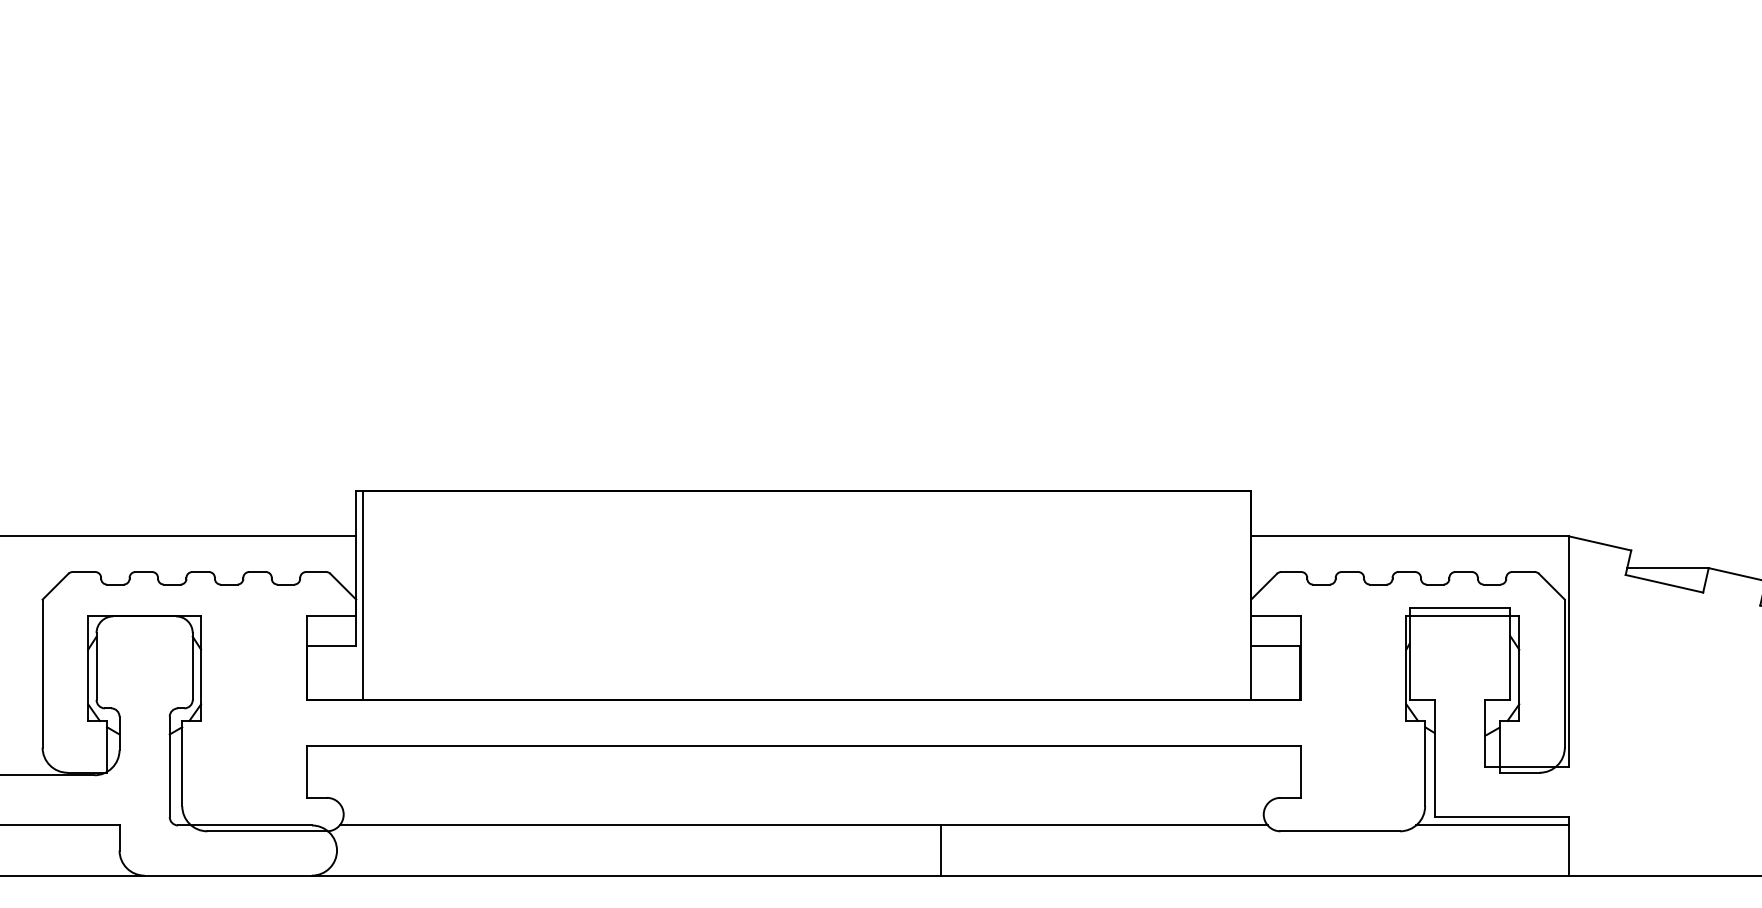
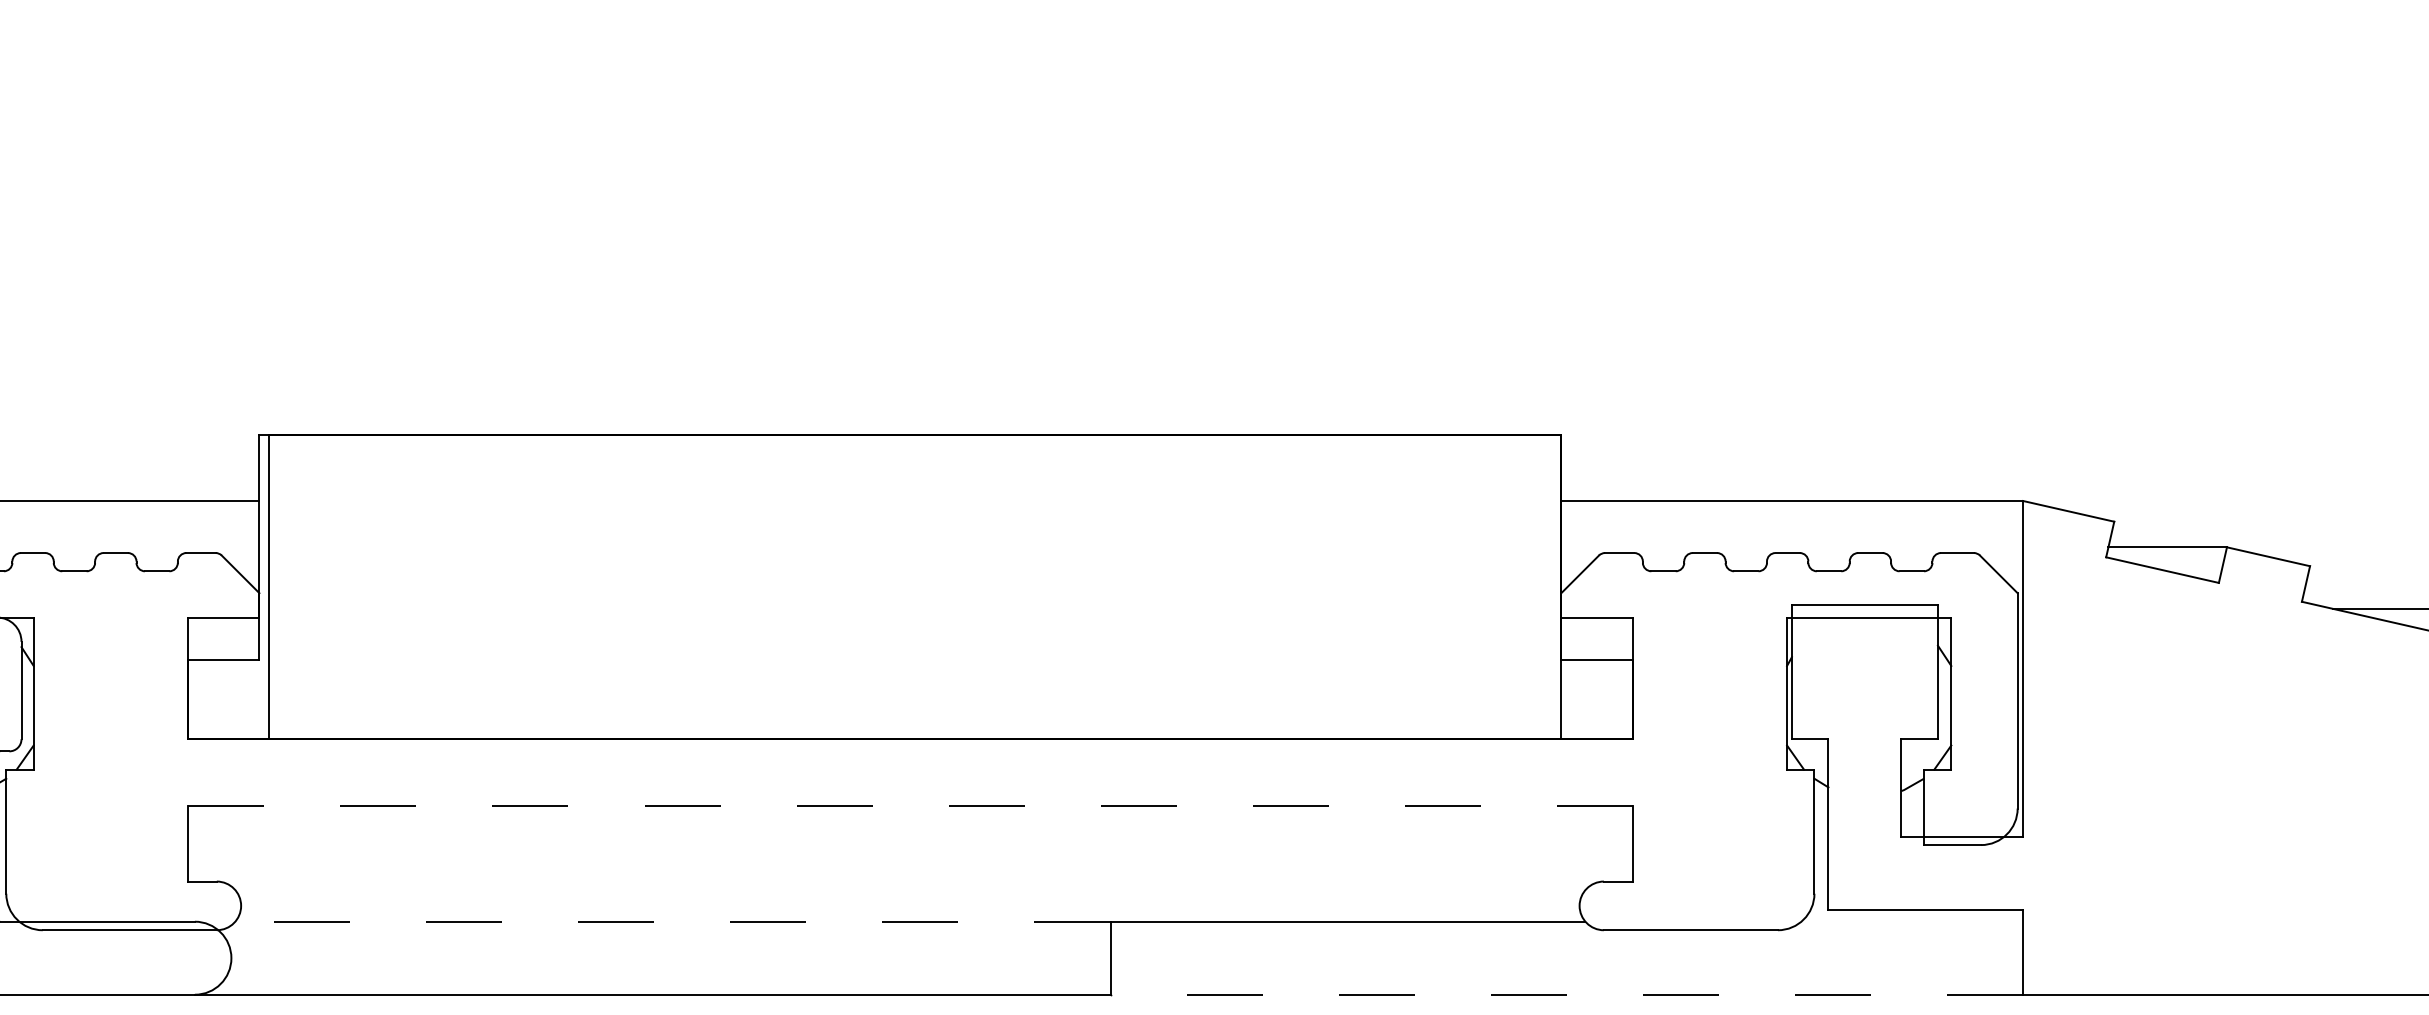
line: (803, 746) -> (910, 806), solid -> dashed
line: (640, 825) -> (672, 921), solid -> dashed
line: (1492, 825) -> (1912, 921), removed
line: (1254, 875) -> (1566, 994), solid -> dashed

